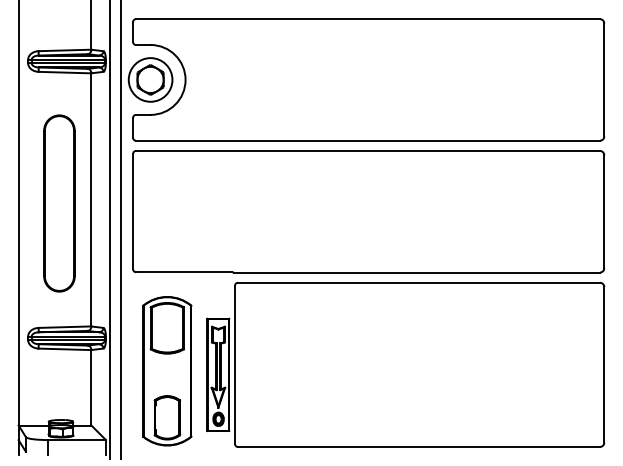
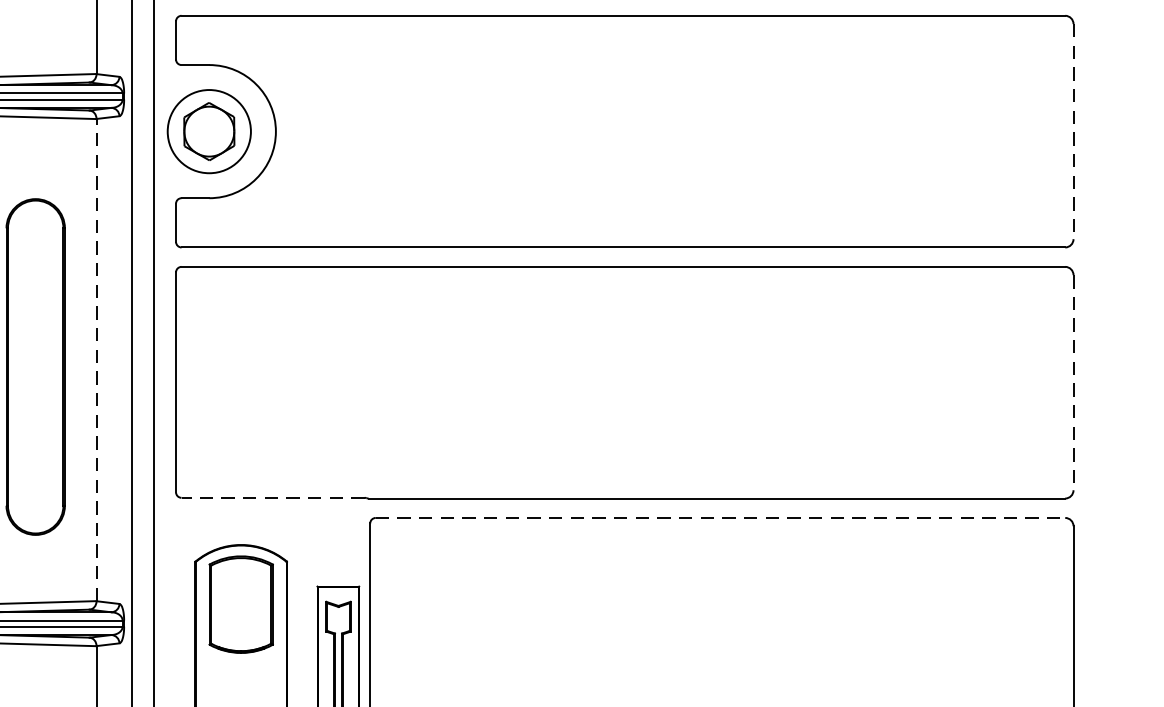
line: (604, 80) -> (1073, 132), solid -> dashed
line: (91, 199) -> (96, 359), solid -> dashed
line: (604, 212) -> (1073, 384), solid -> dashed
line: (183, 272) -> (271, 498), solid -> dashed
line: (418, 282) -> (719, 517), solid -> dashed

